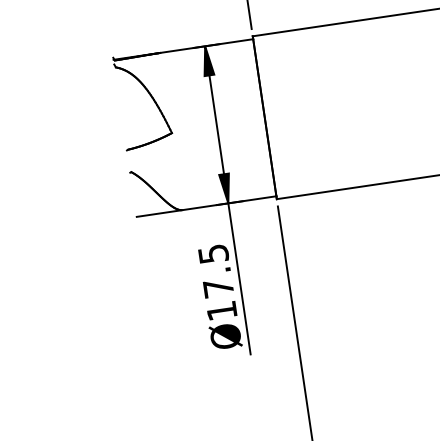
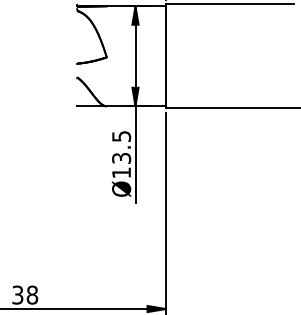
text: (218, 288) -> (121, 158), Ø17.5 -> Ø13.5

